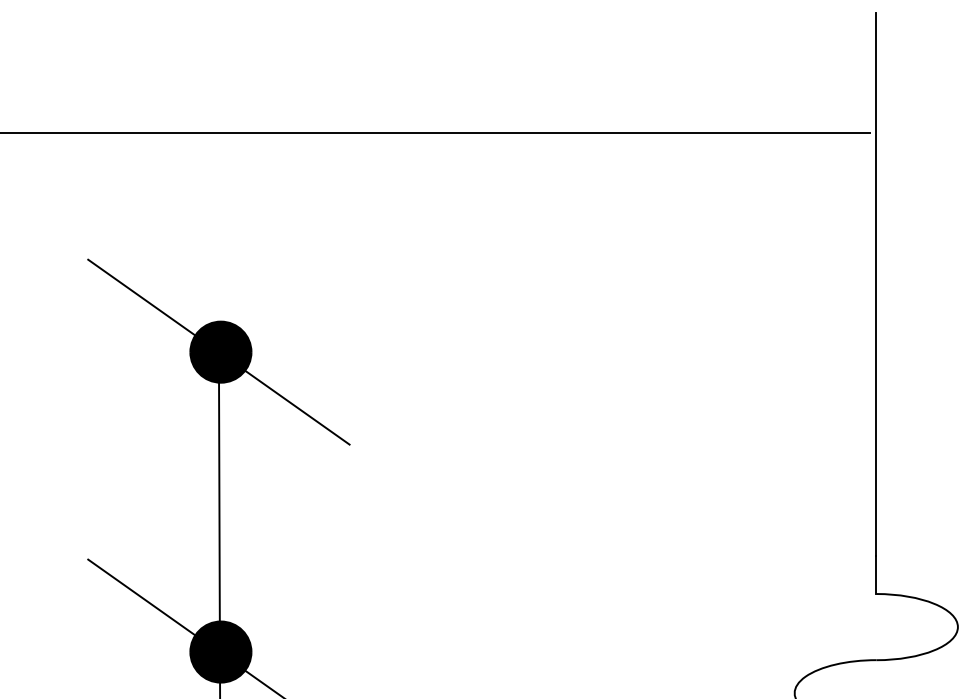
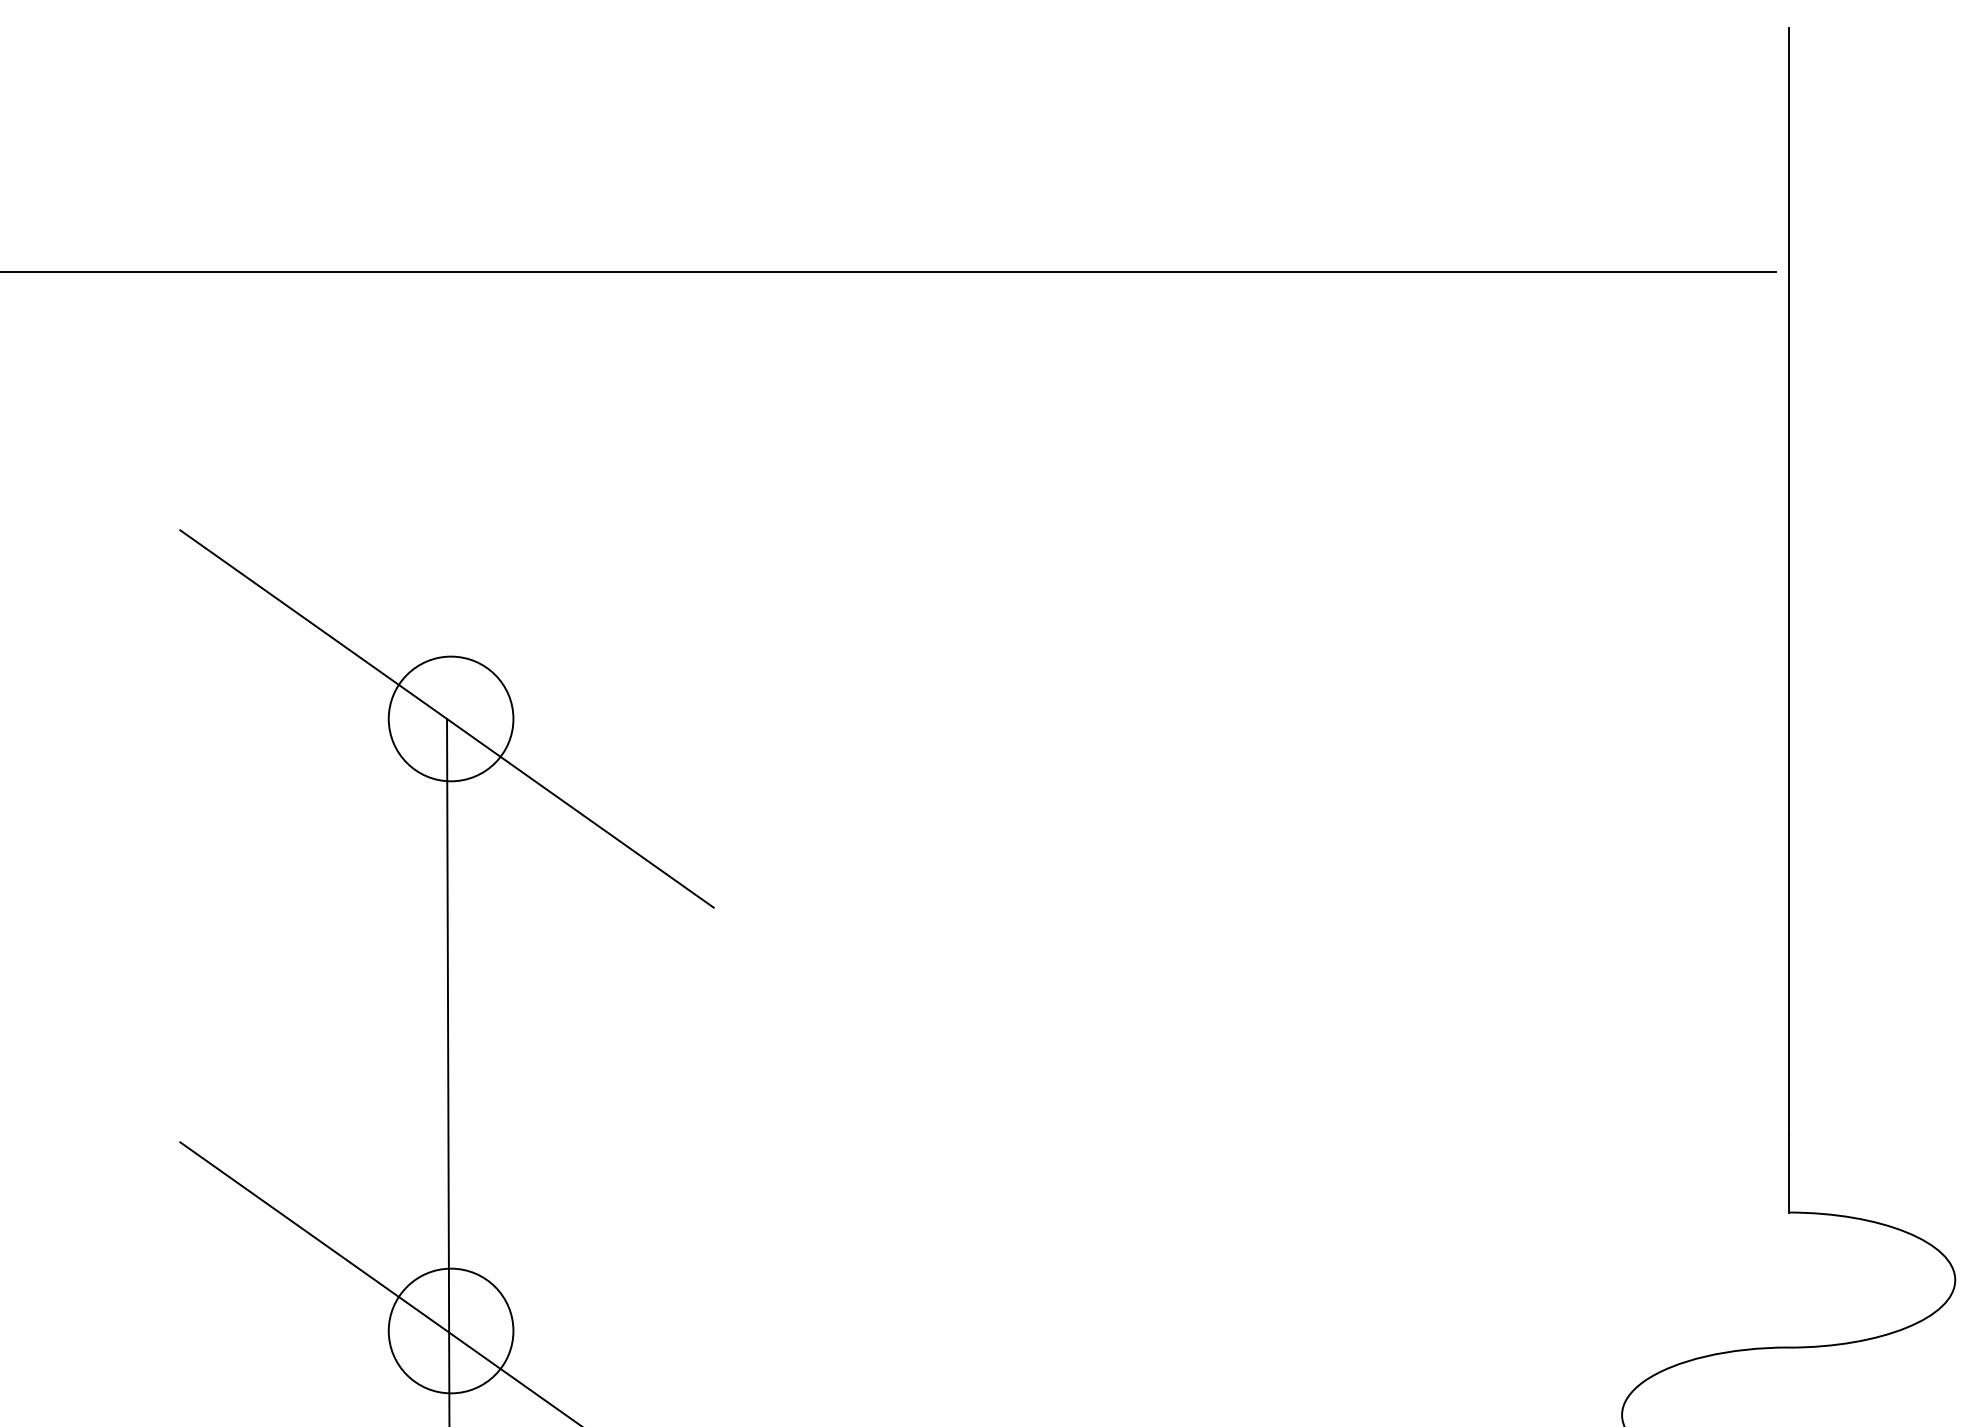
fill: (220, 351) -> (450, 717), removed
fill: (220, 651) -> (450, 1329), removed

